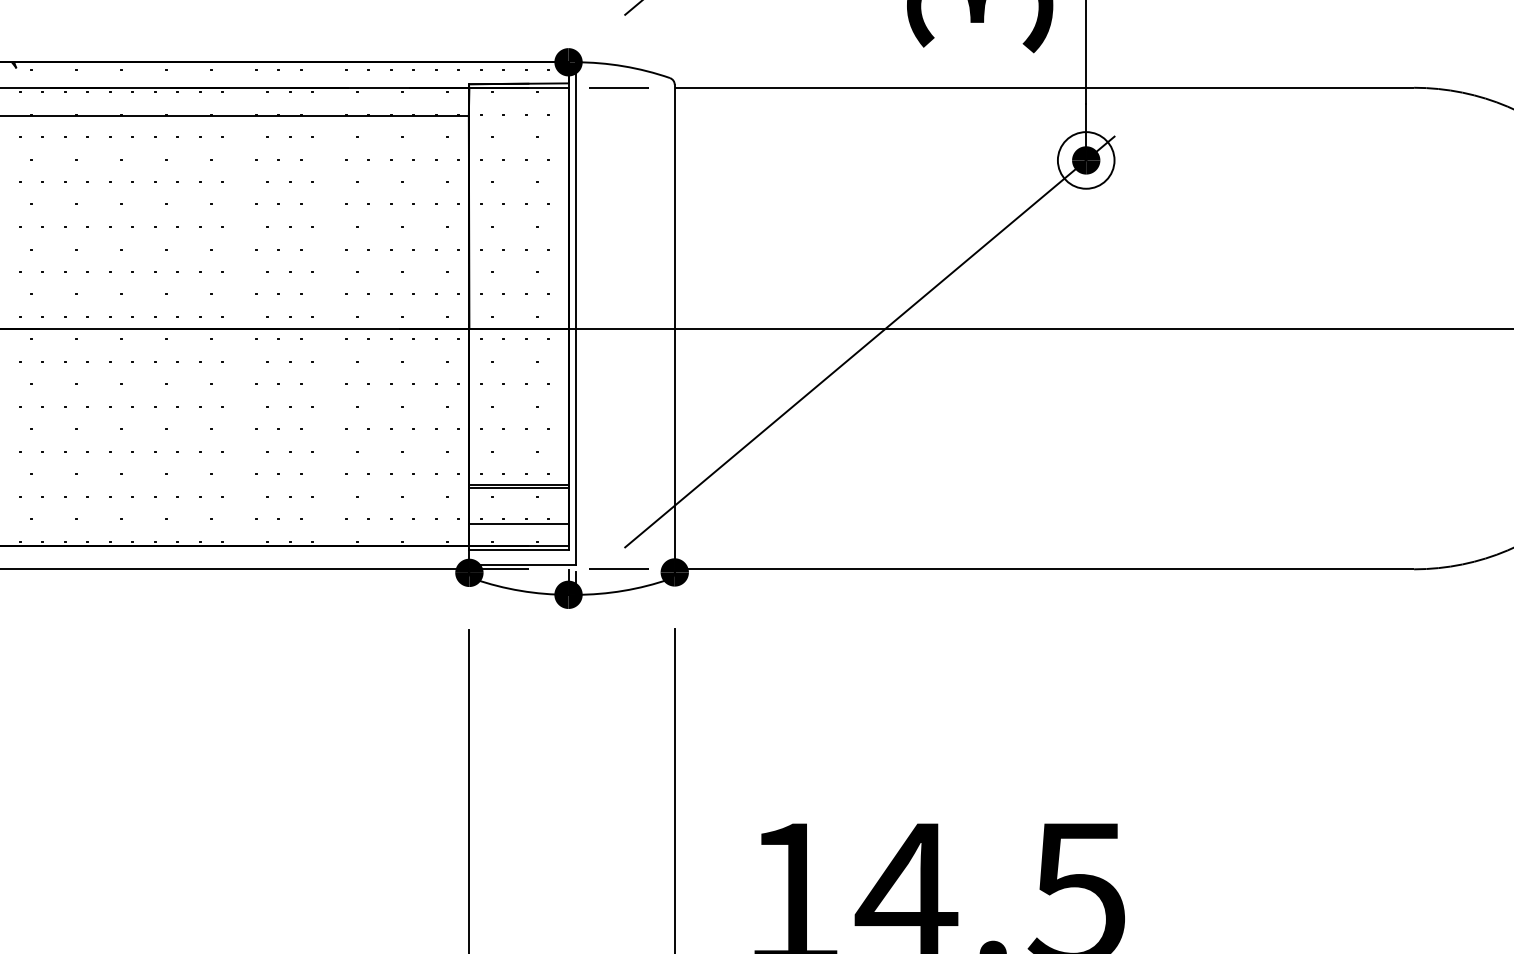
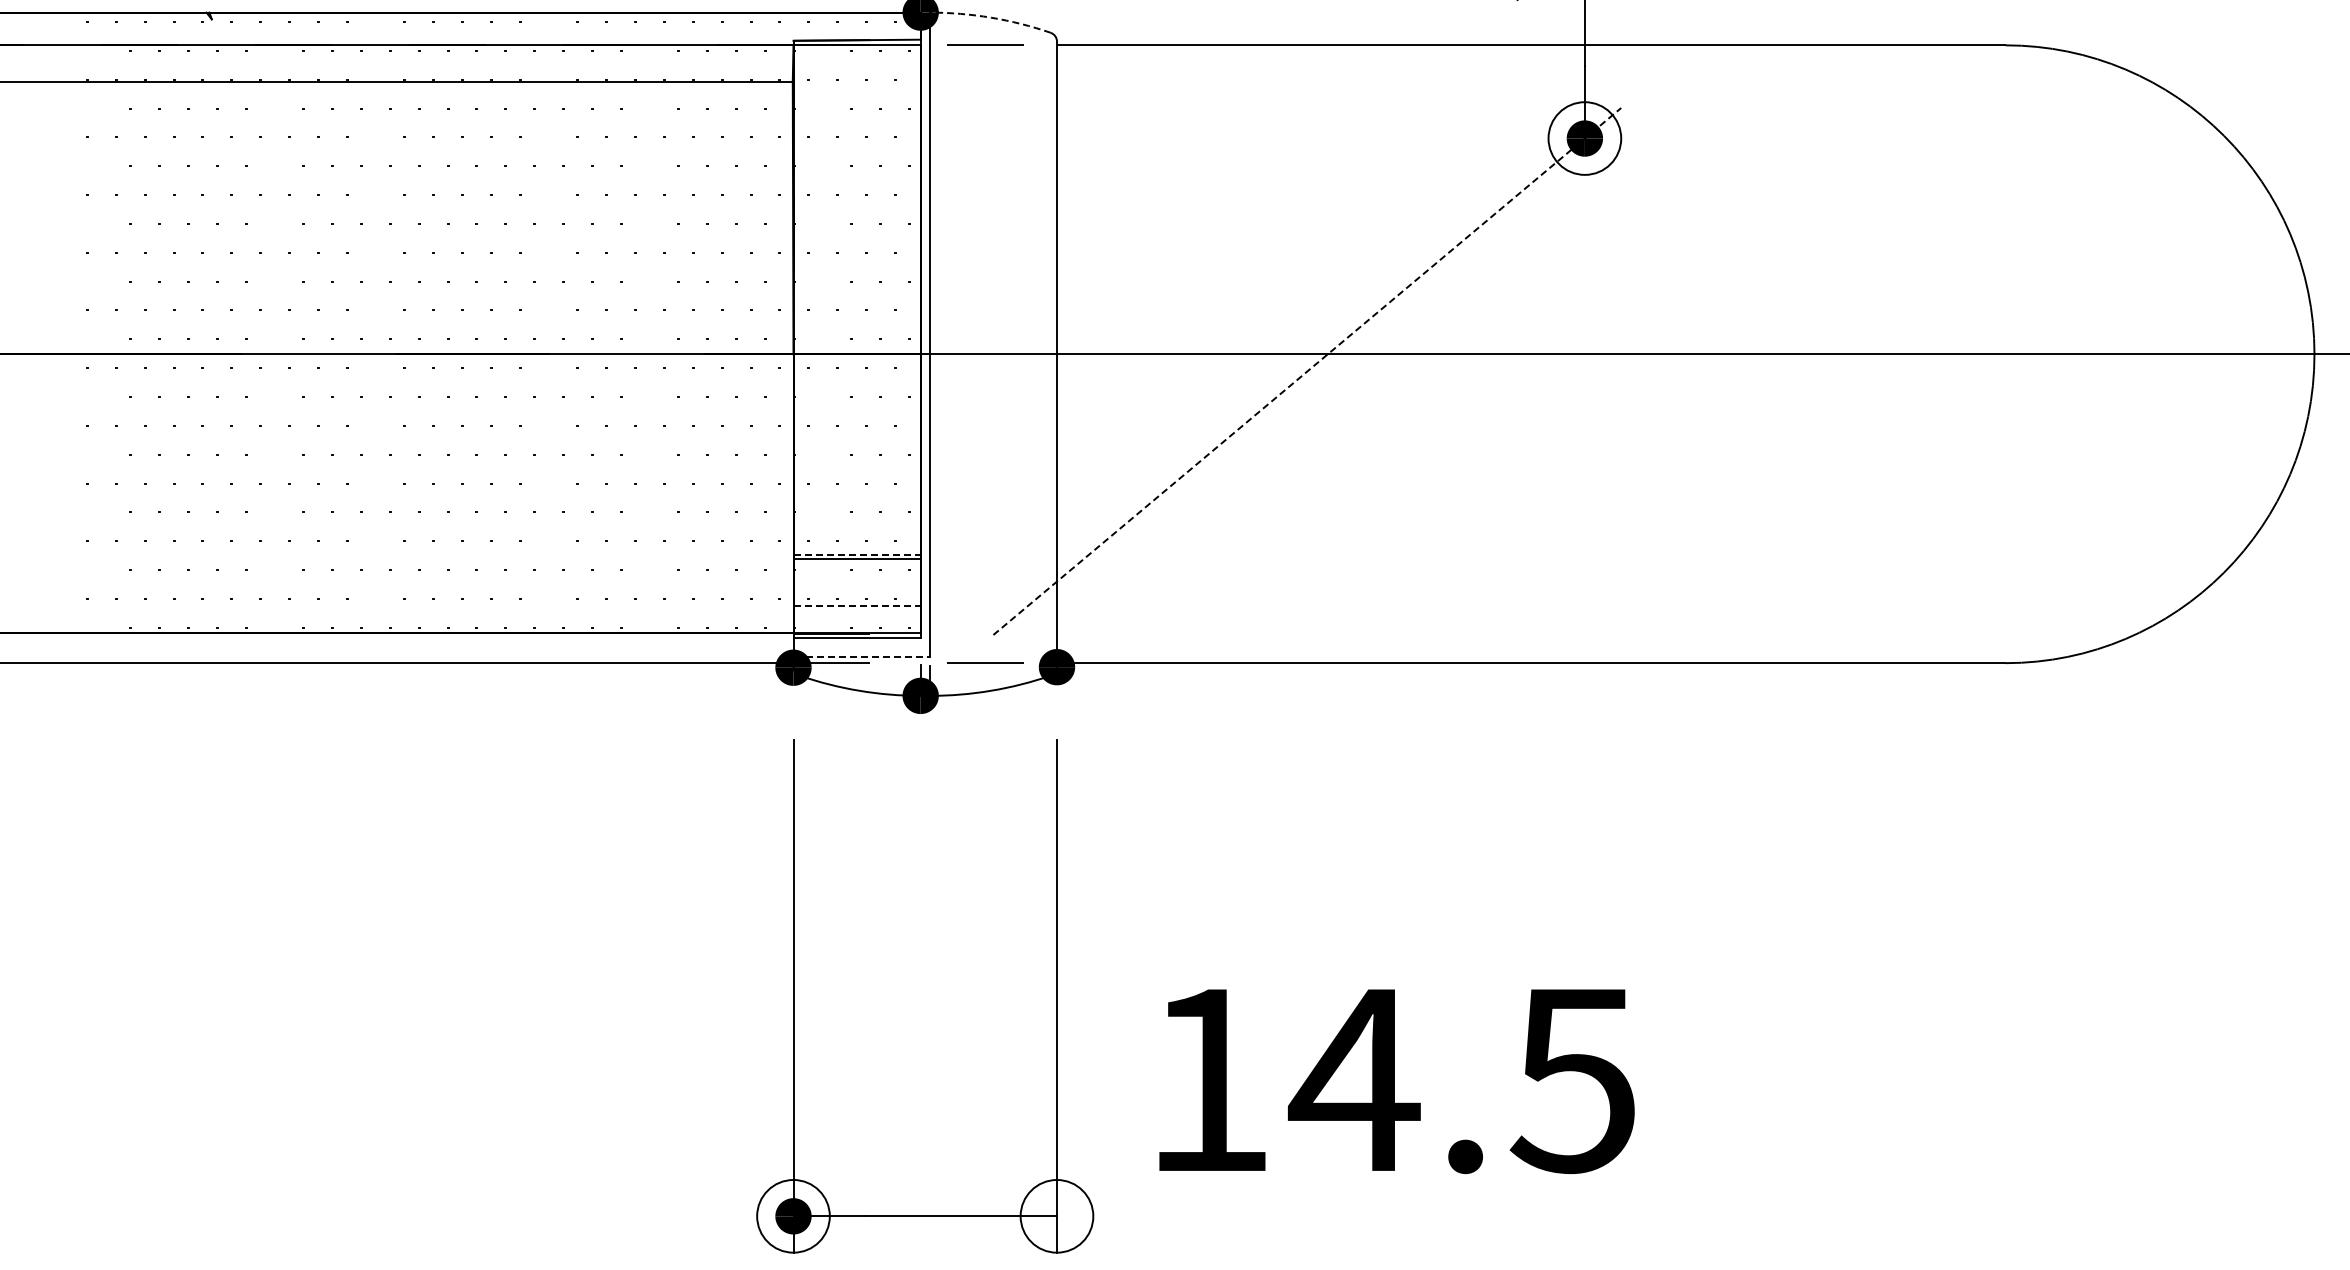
arc: (623, 66) -> (991, 17), solid -> dashed
line: (870, 342) -> (1307, 371), solid -> dashed
line: (519, 484) -> (857, 554), solid -> dashed
line: (519, 524) -> (857, 605), solid -> dashed
line: (523, 564) -> (863, 657), solid -> dashed

